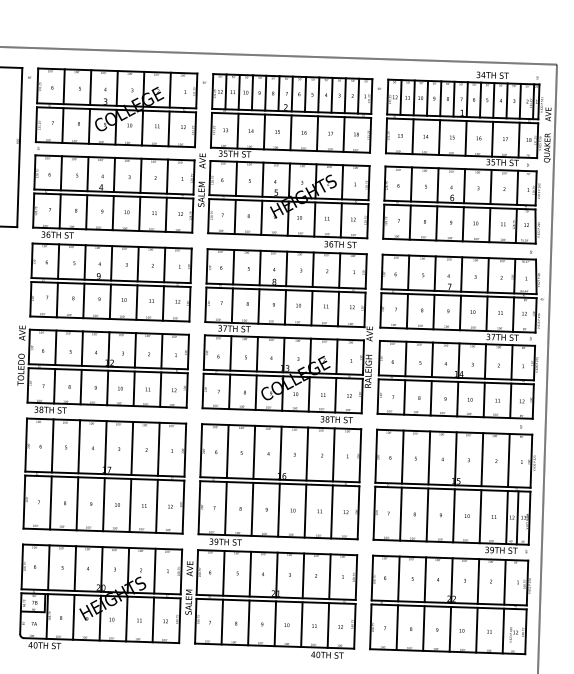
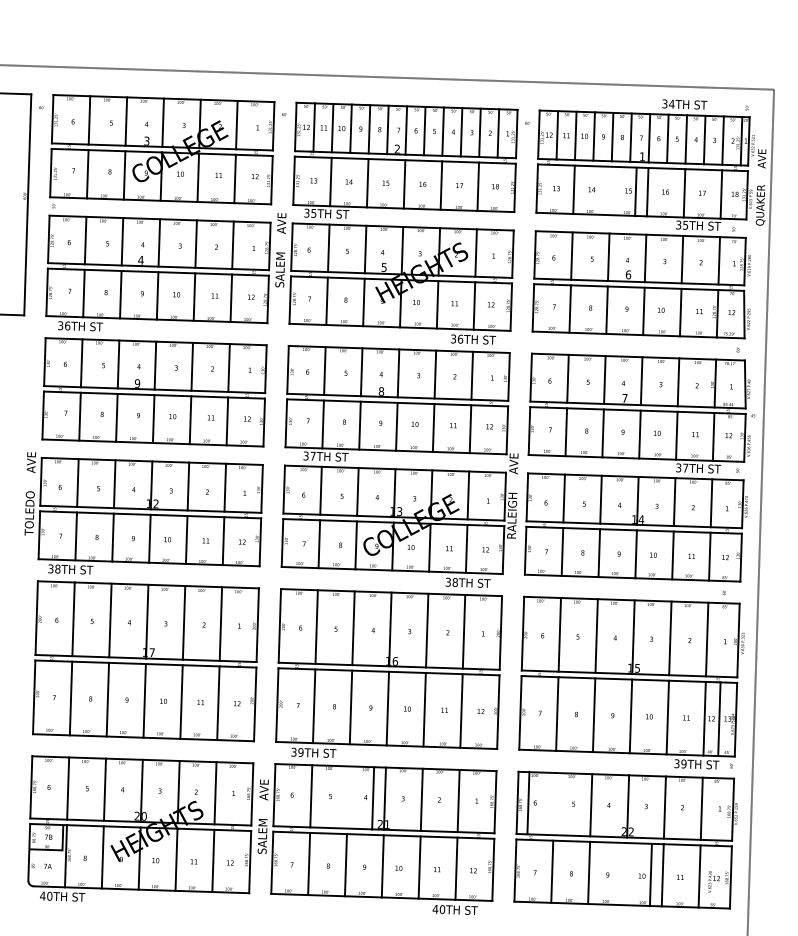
line: (439, 137) -> (635, 191), moved
line: (250, 574) -> (373, 798), moved
line: (398, 579) -> (528, 803), moved
line: (450, 629) -> (650, 875), moved

